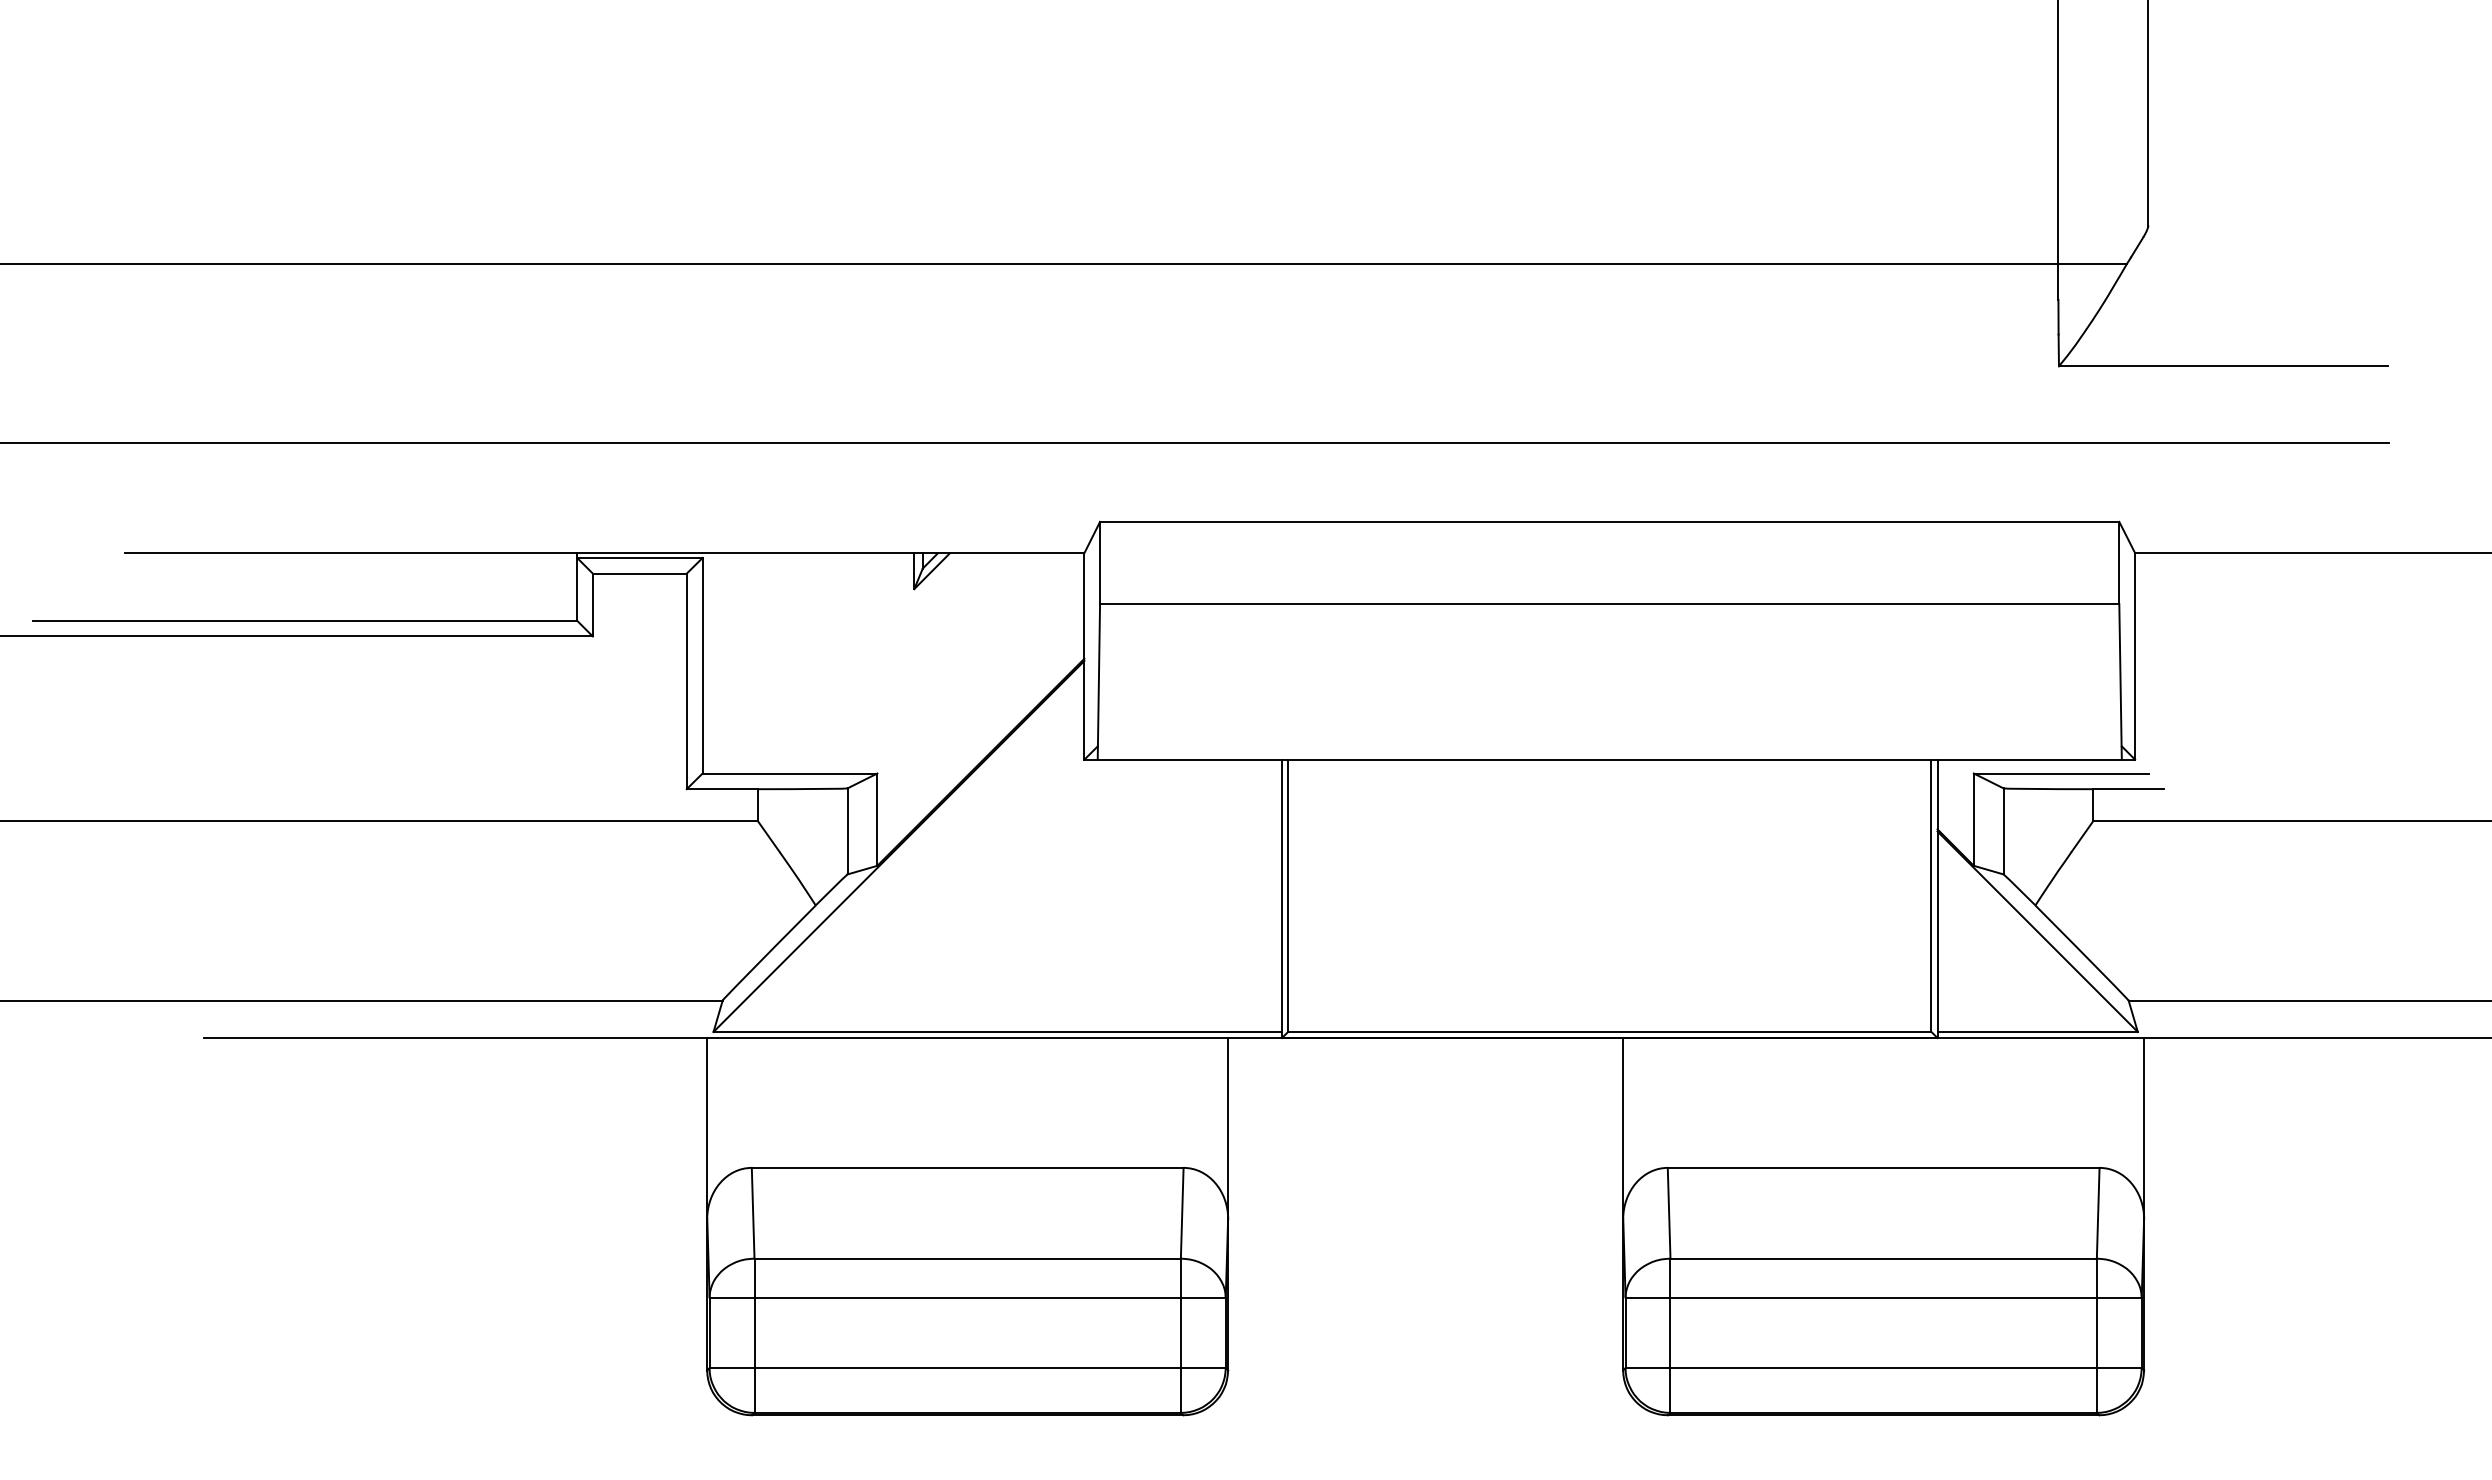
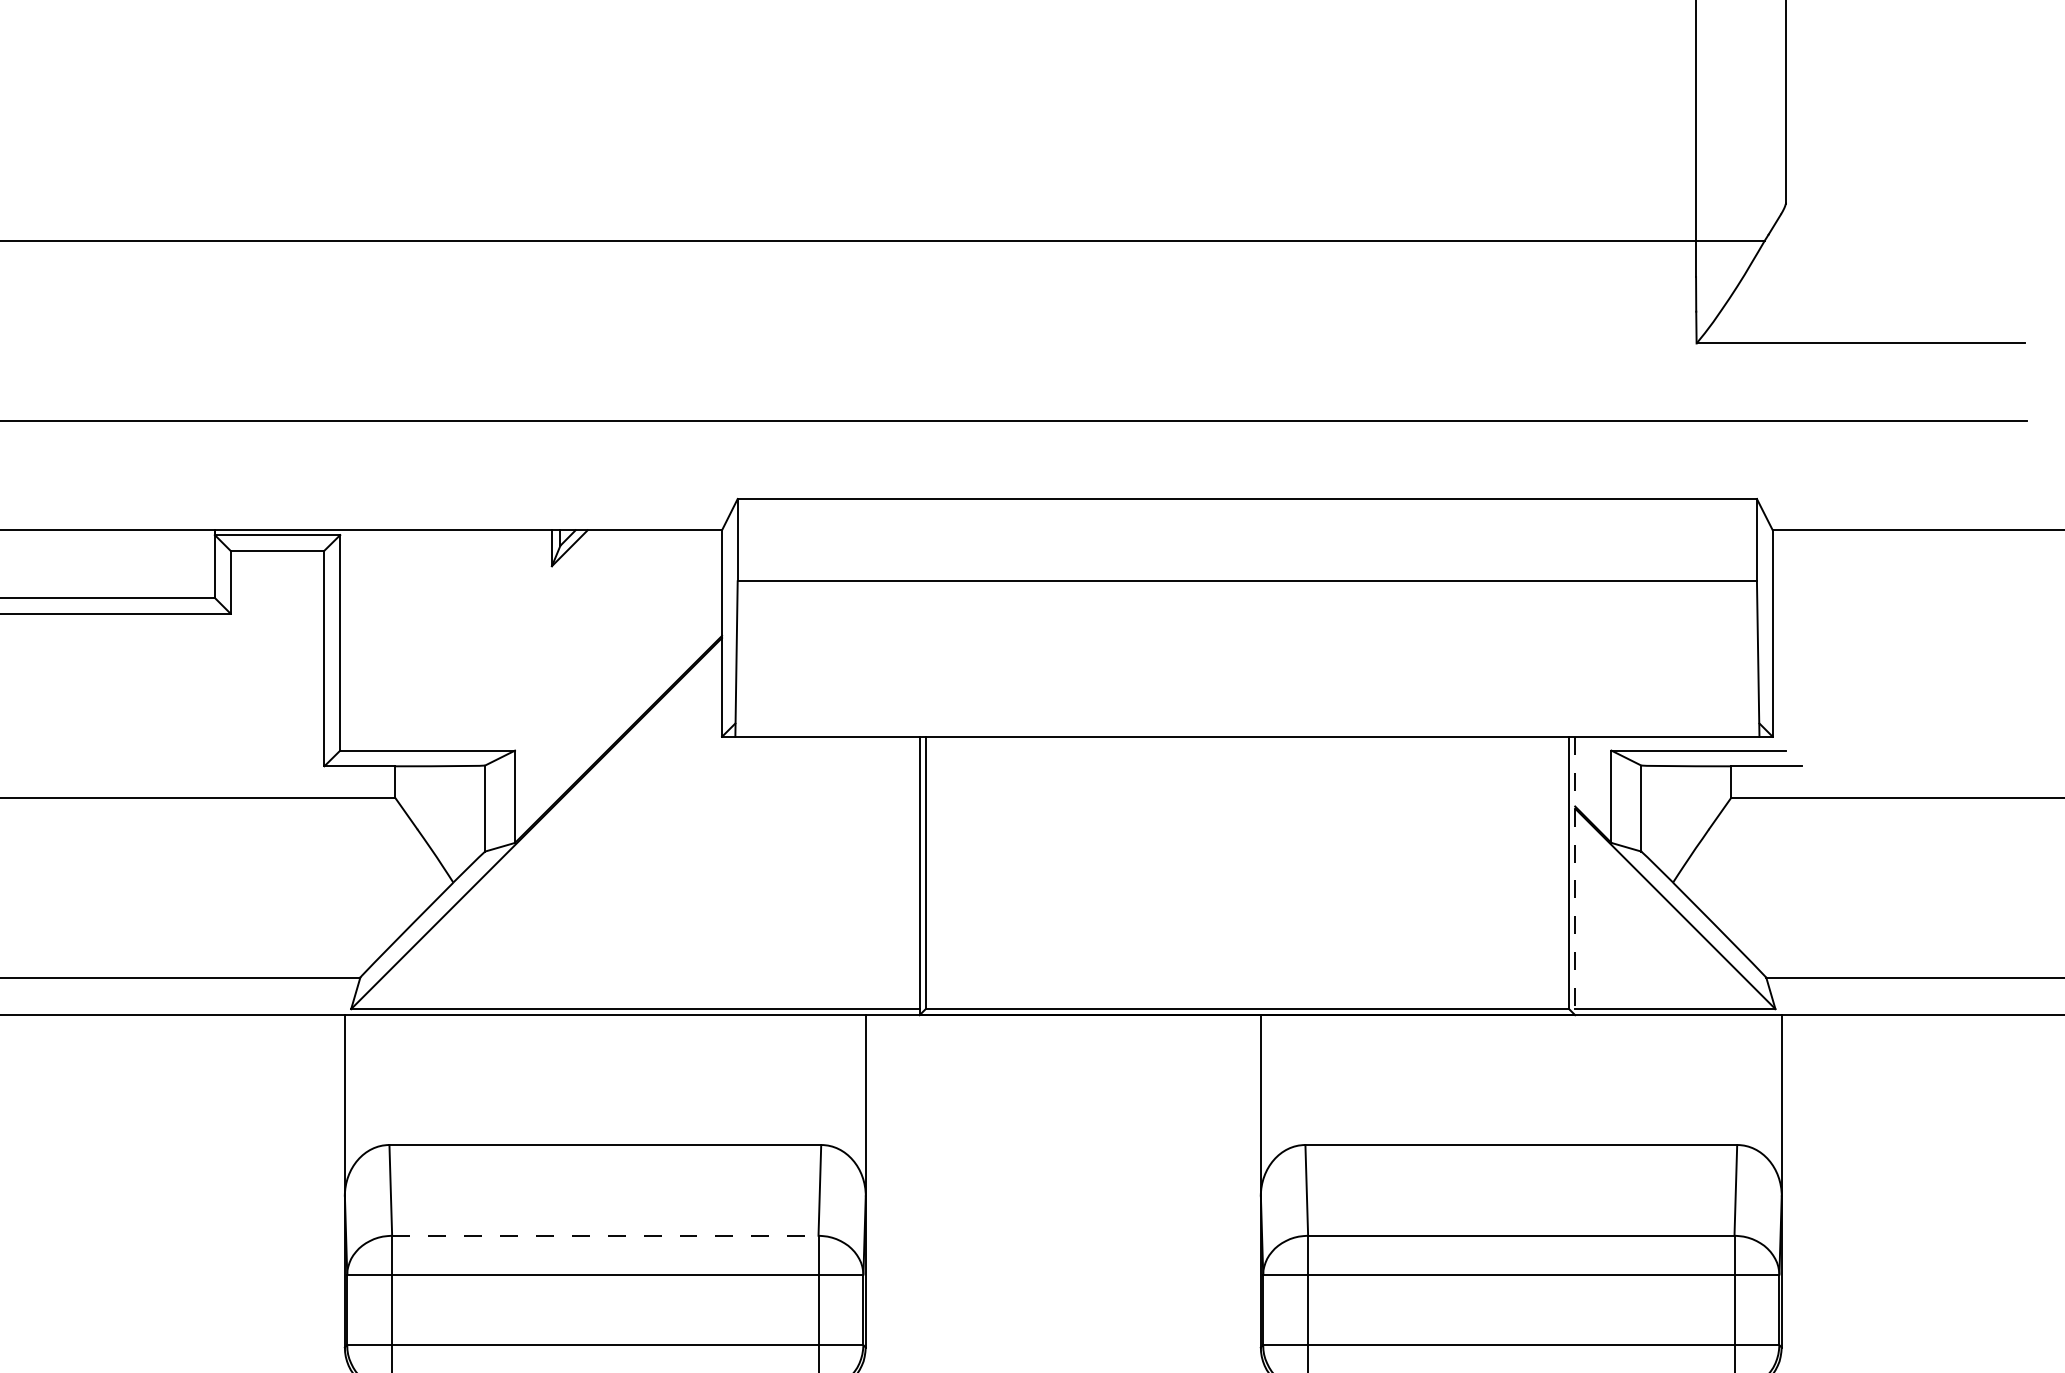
line: (1937, 899) -> (1575, 876), solid -> dashed
line: (968, 1258) -> (606, 1235), solid -> dashed

